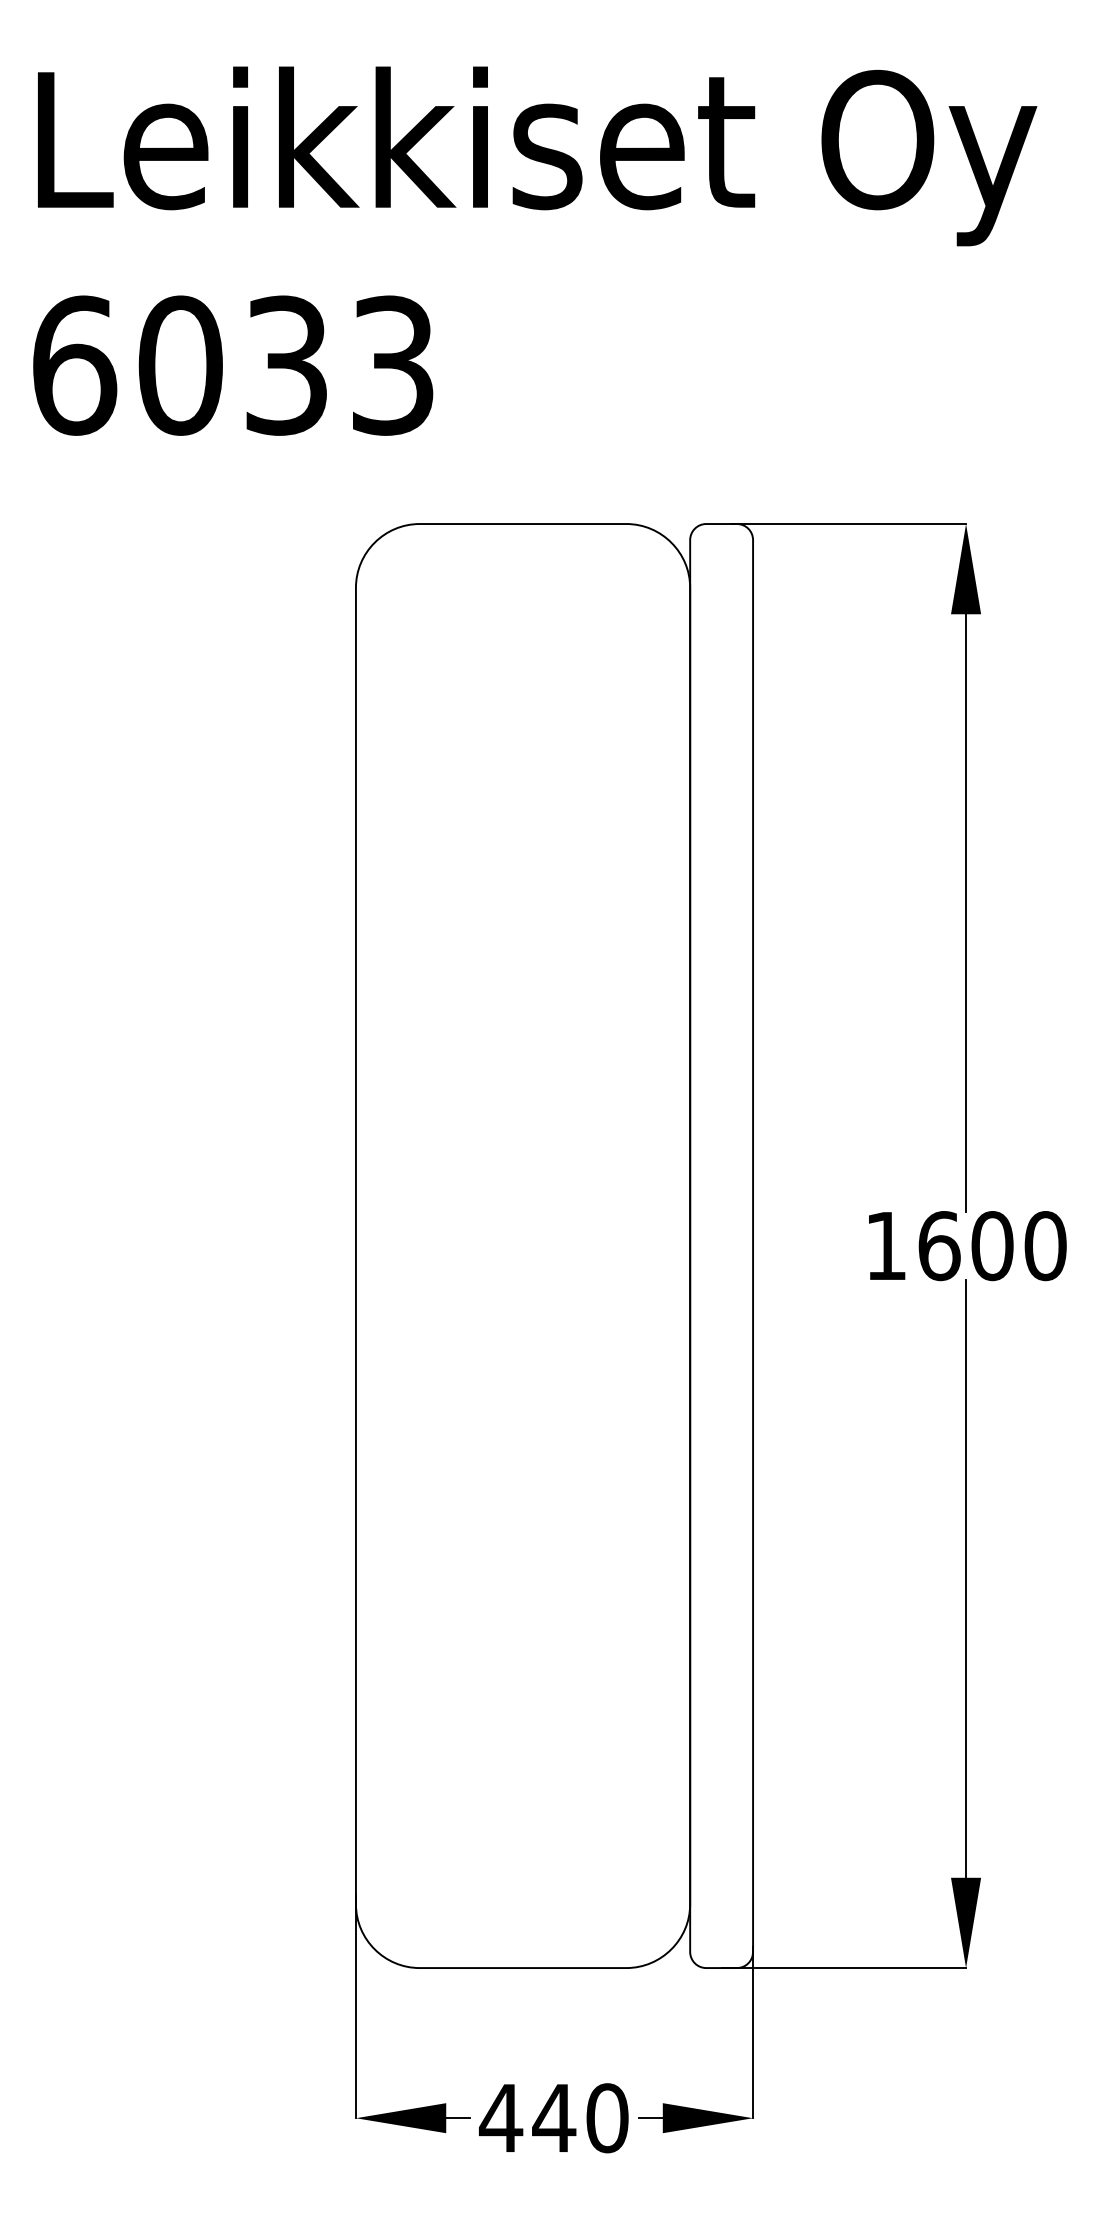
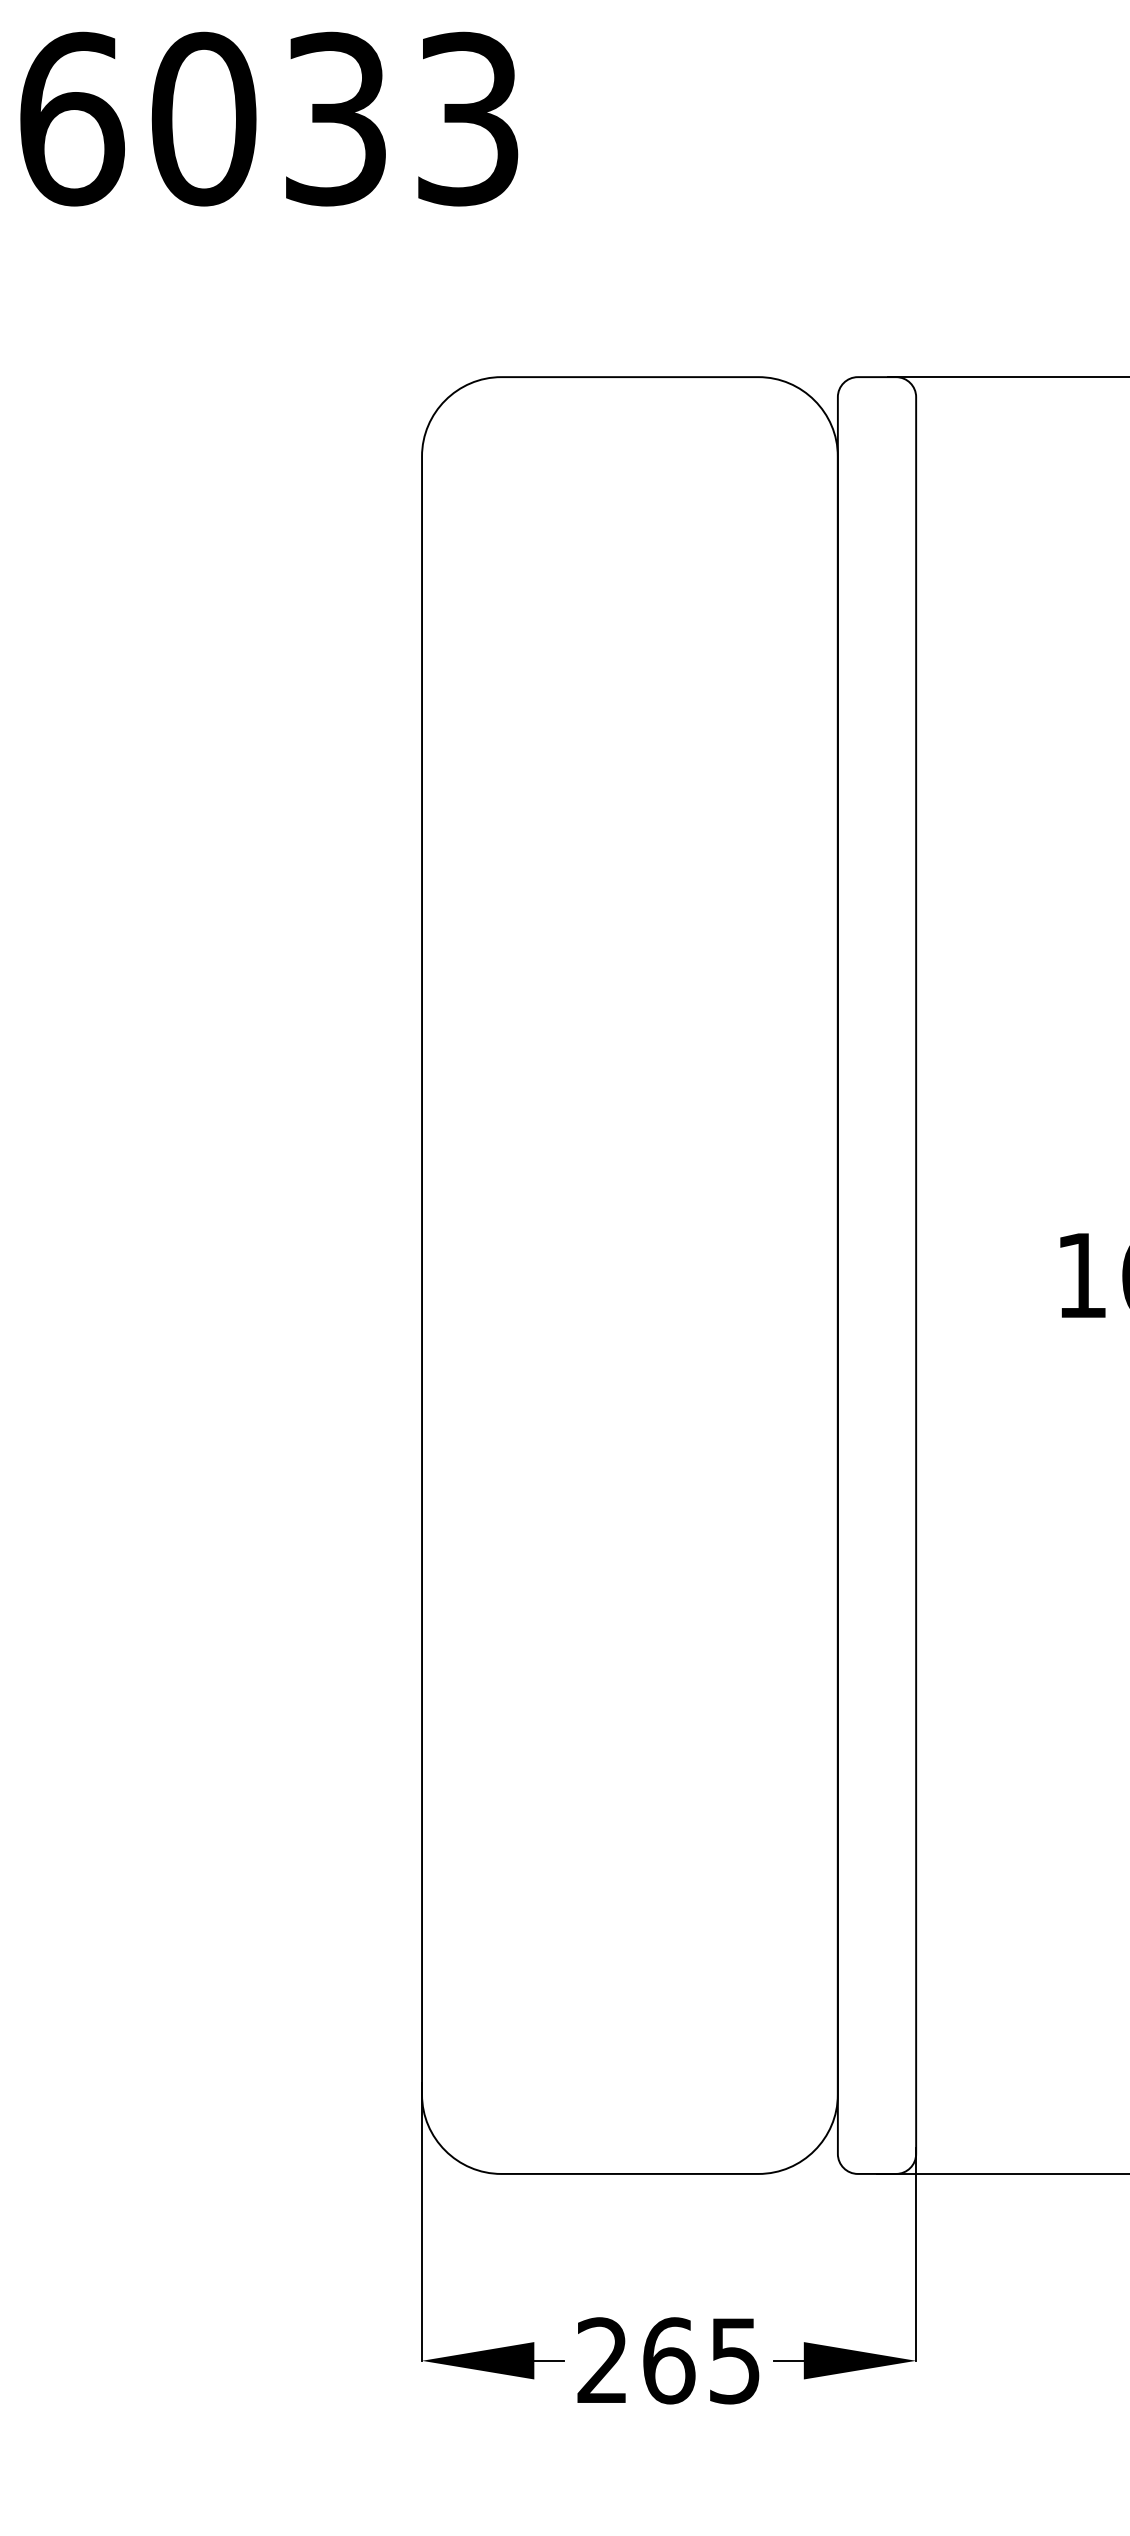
text: (233, 365) -> (269, 118), moved
text: (553, 2118) -> (667, 2361), 440 -> 265

